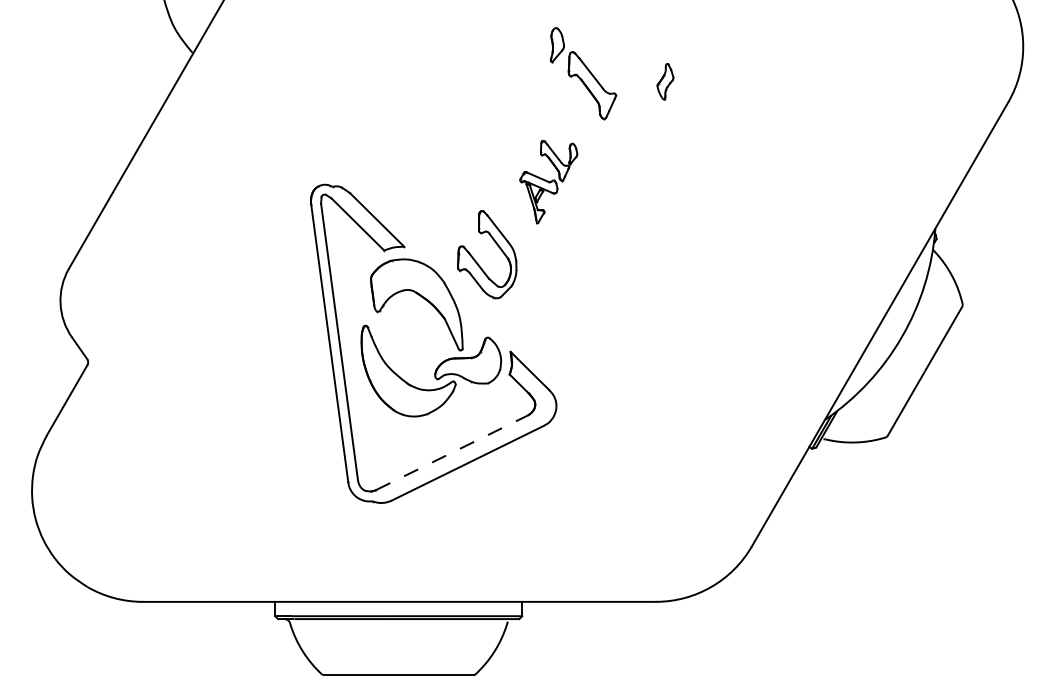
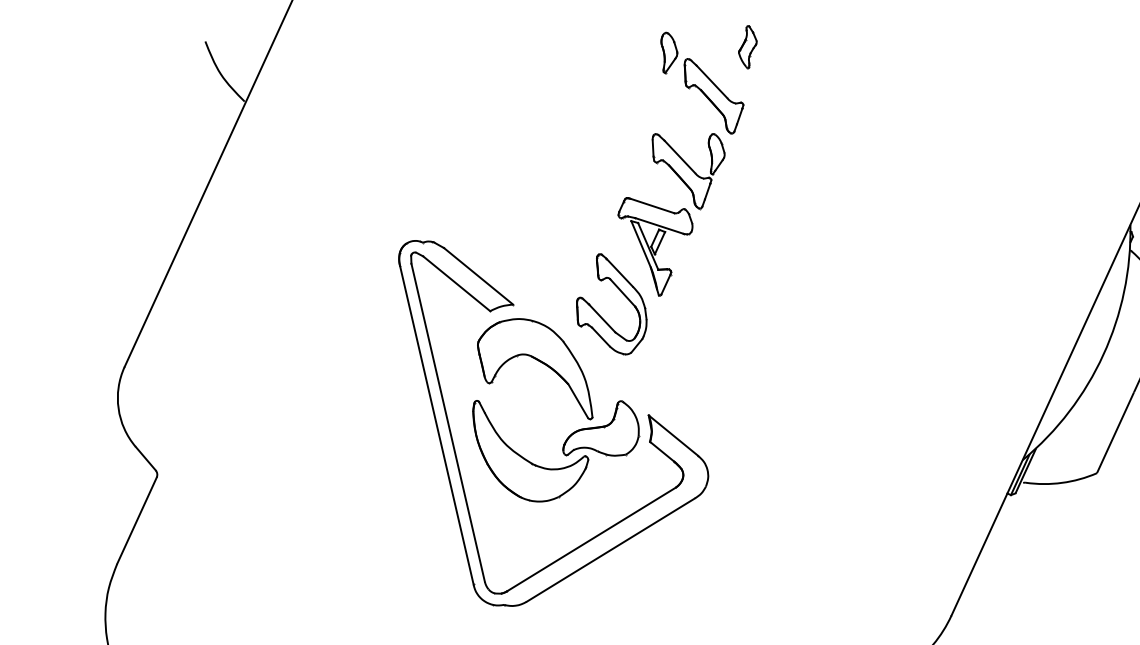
part: (665, 81) -> (747, 46), moved
part: (548, 181) -> (674, 212), size x1.67
line: (452, 452) -> (592, 539), dashed -> solid

